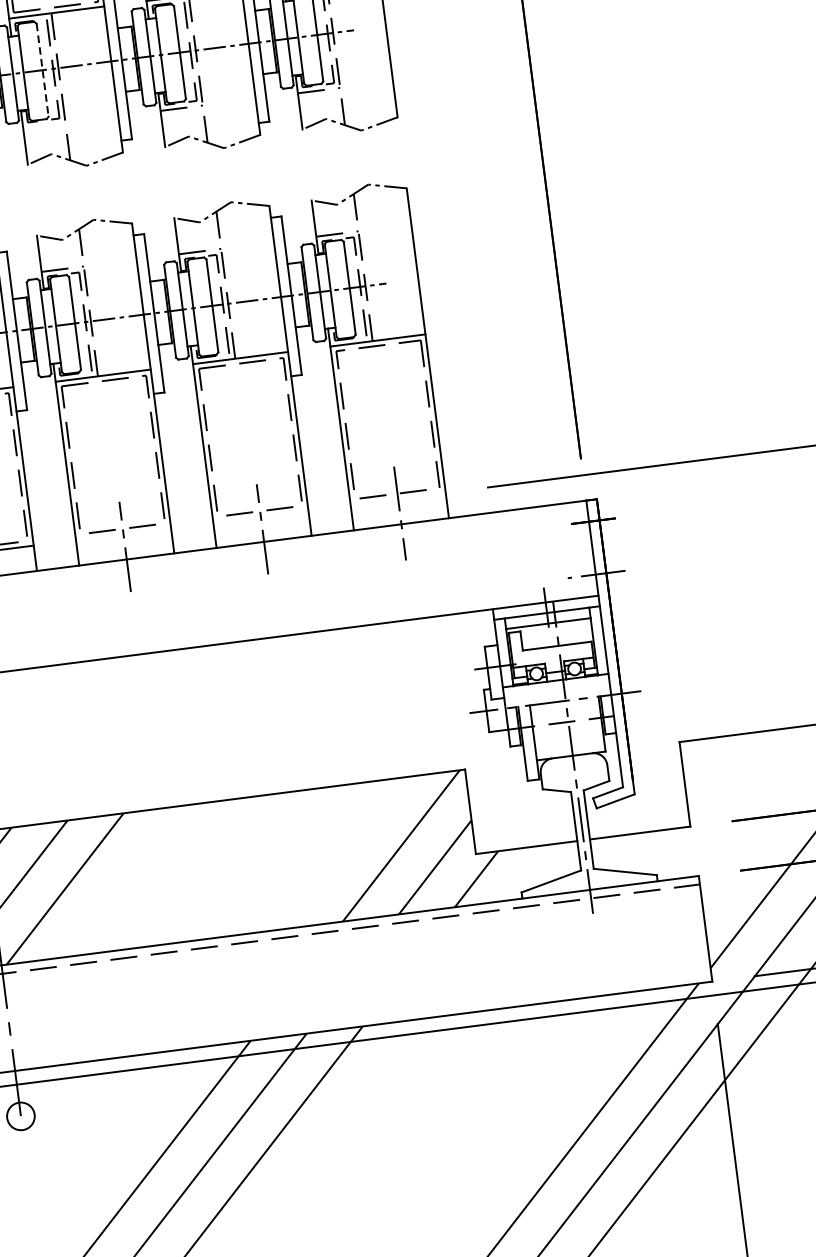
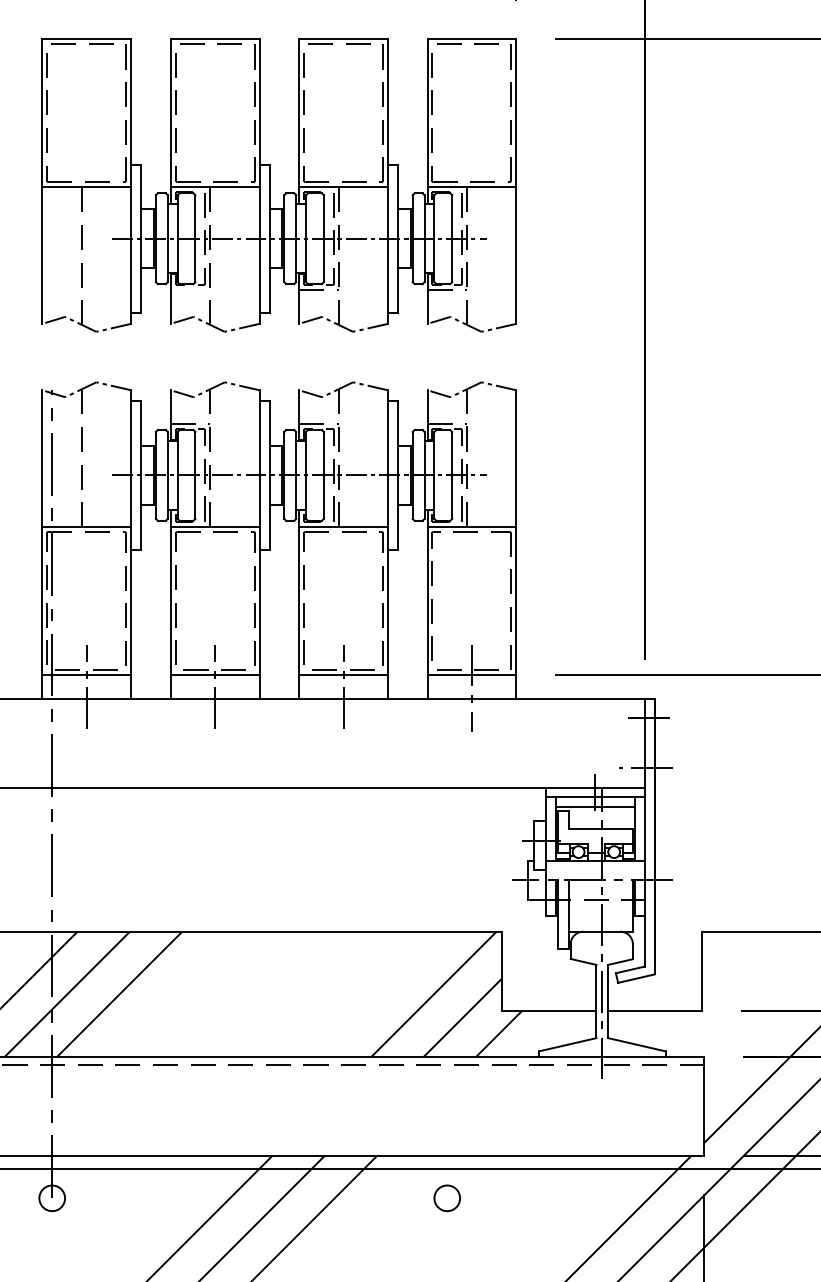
line: (42, 71) -> (195, 239), dashed -> solid
line: (397, 498) -> (471, 674), added
line: (260, 516) -> (343, 674), added
line: (122, 533) -> (214, 674), added
circle: (442, 1062) -> (446, 1198), added

